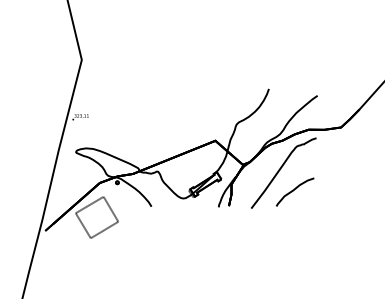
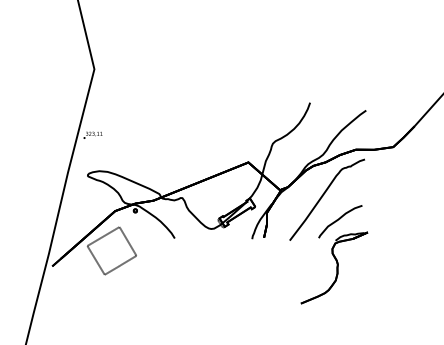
part: (289, 231) -> (333, 267), added

